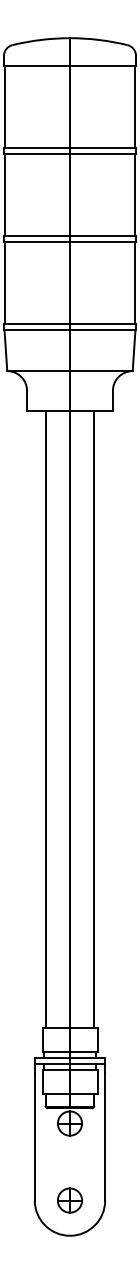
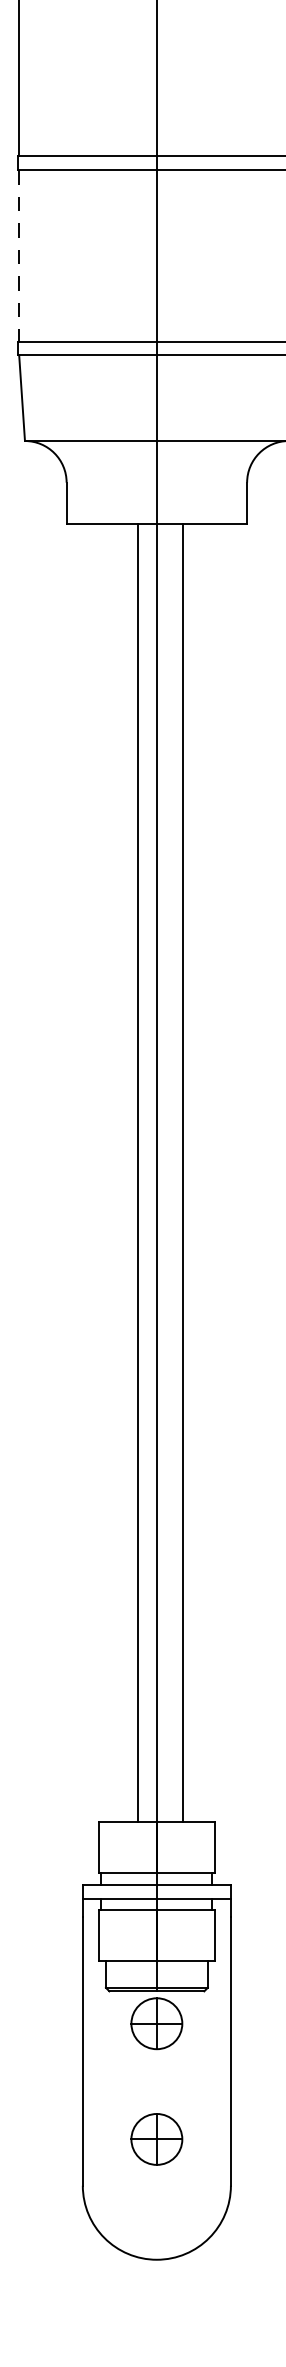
line: (4, 283) -> (19, 256), solid -> dashed
line: (45, 718) -> (136, 1171), moved
line: (94, 718) -> (183, 1171), moved
part: (69, 1200) -> (155, 2139), moved

